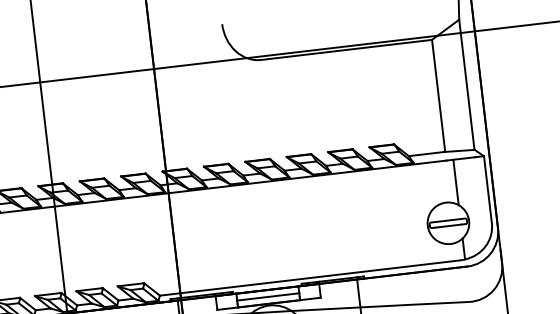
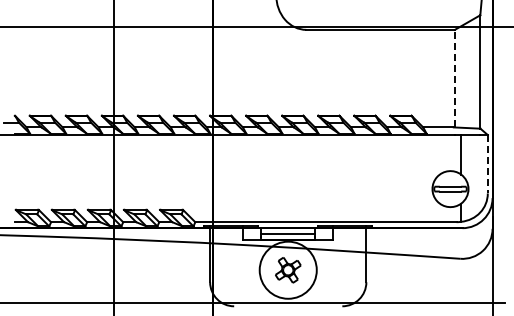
line: (438, 95) -> (454, 78), solid -> dashed
line: (487, 190) -> (487, 164), solid -> dashed

